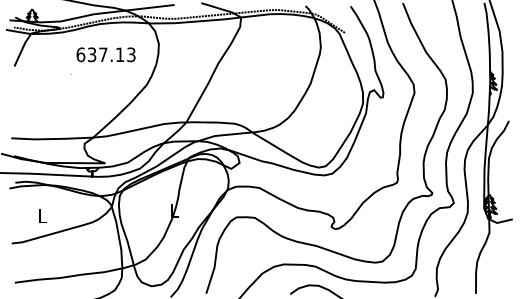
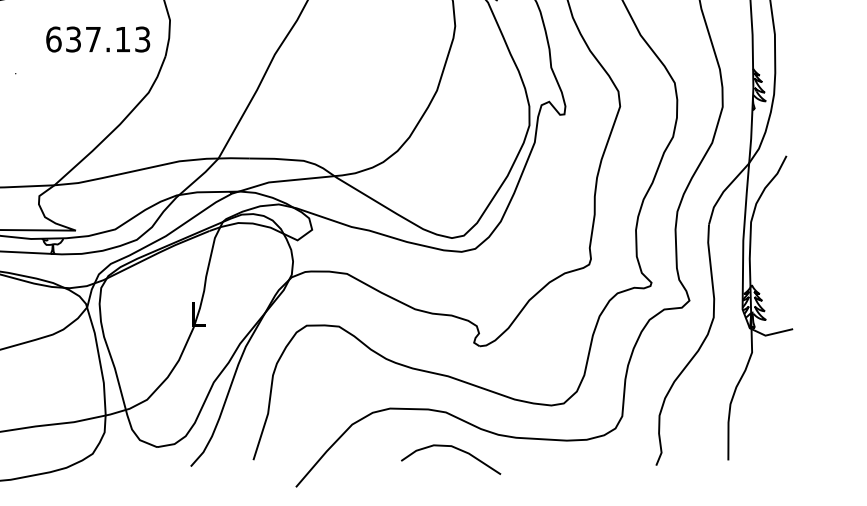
text: (105, 54) -> (97, 38), moved

